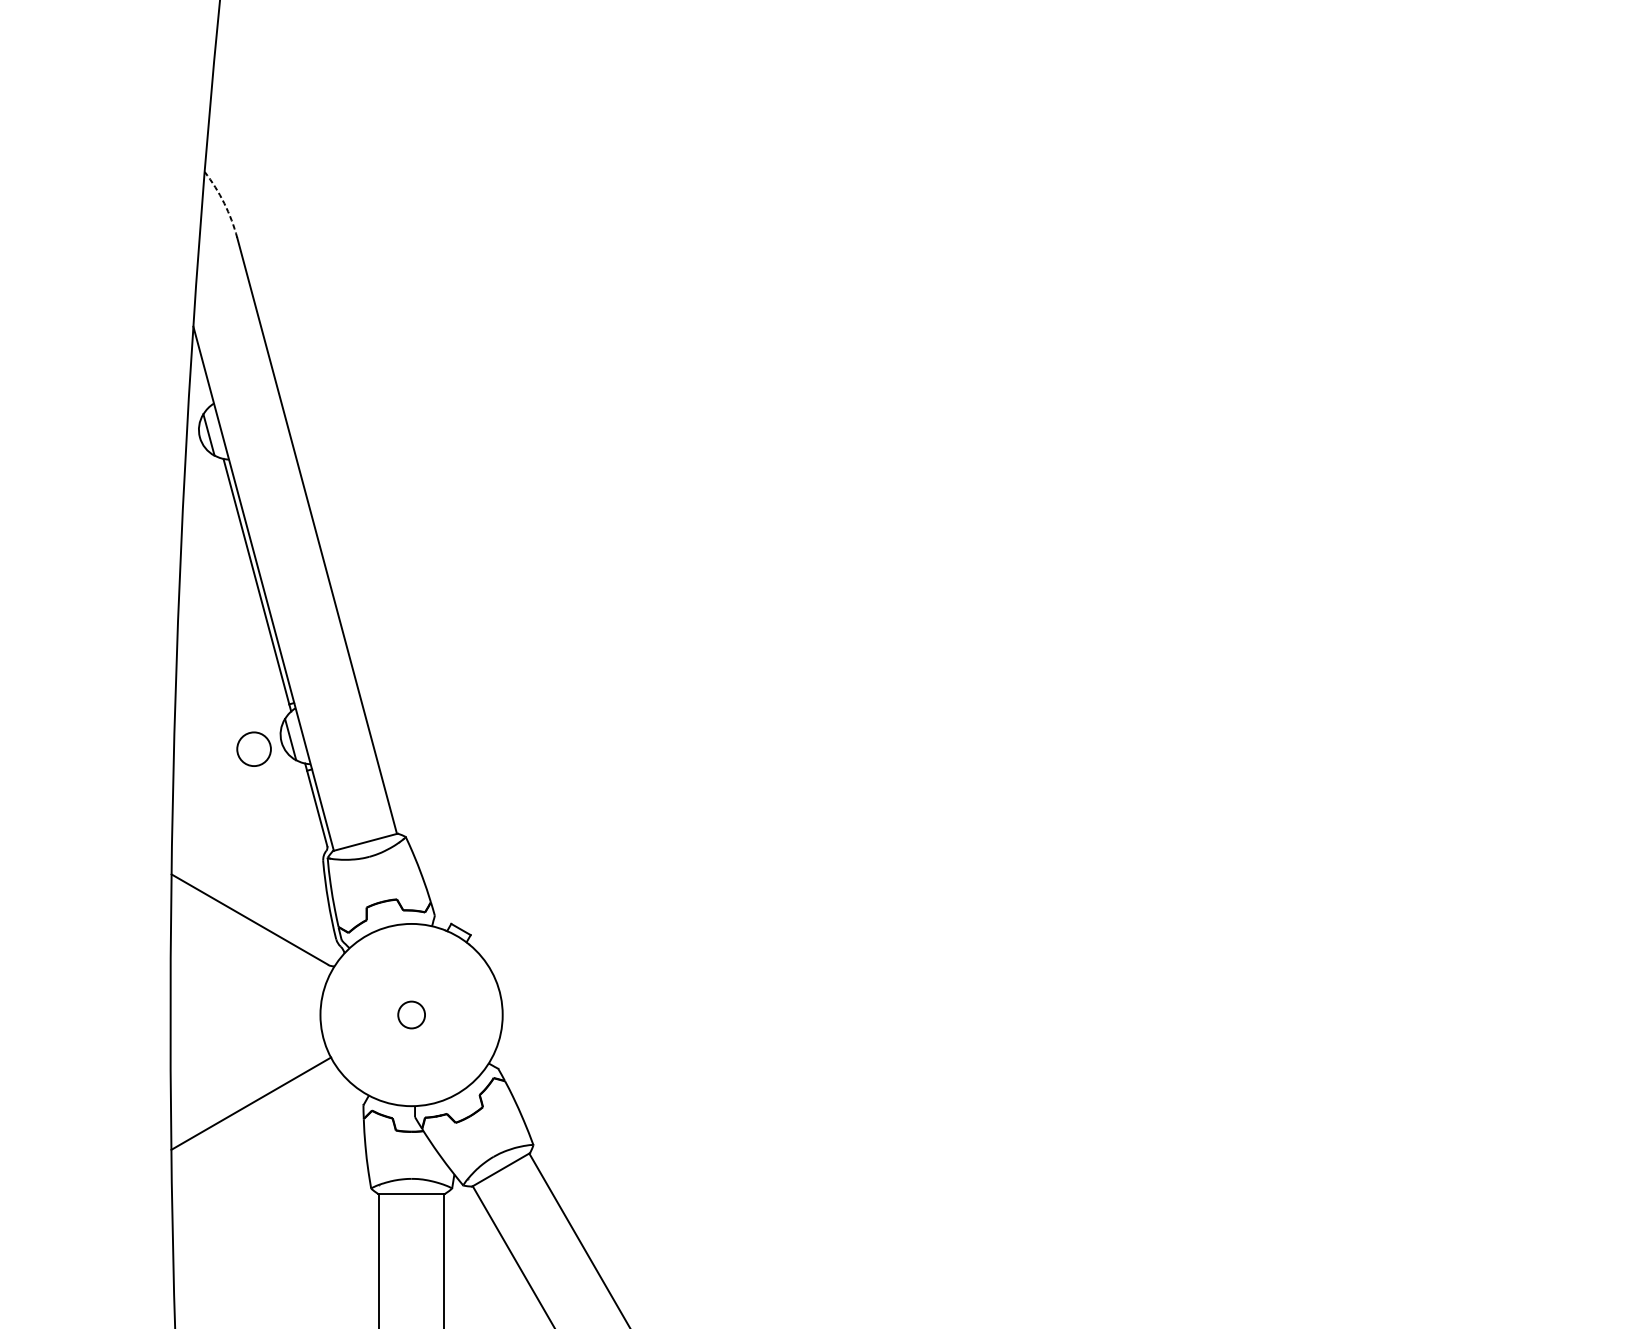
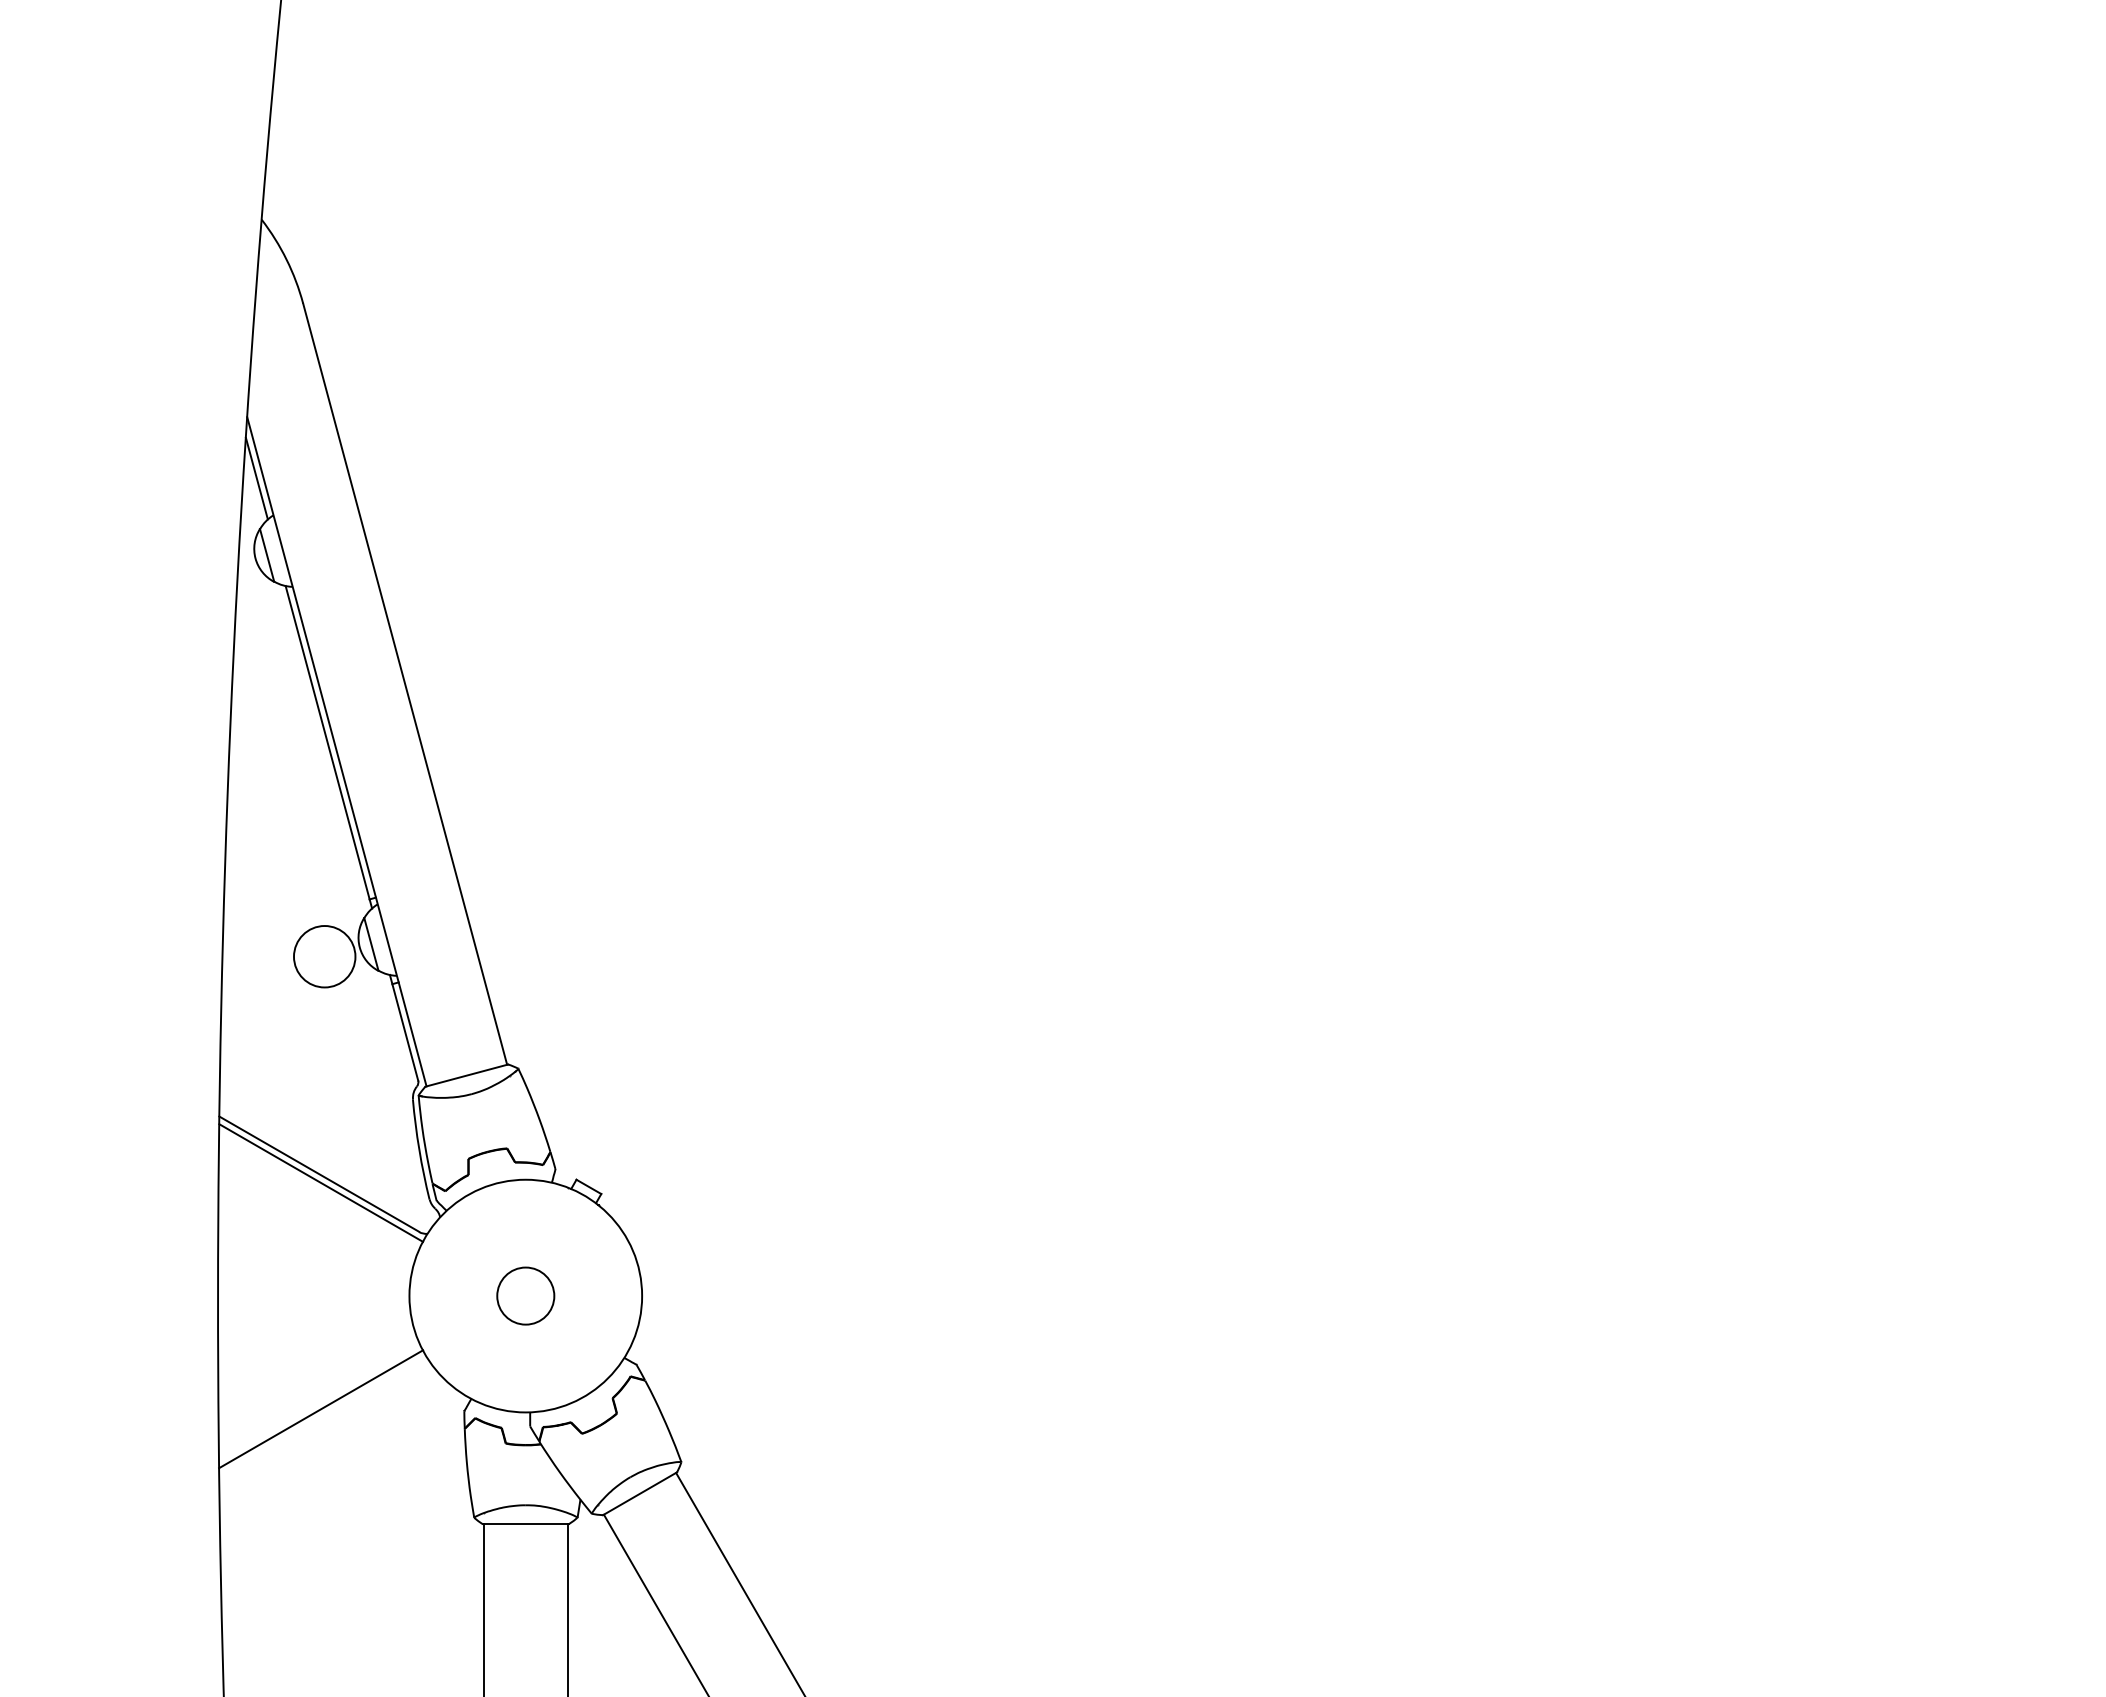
arc: (224, 203) -> (286, 259), dashed -> solid
line: (200, 374) -> (256, 478), added
circle: (253, 749) -> (324, 956), size x1.43
line: (251, 926) -> (321, 1182), added
circle: (411, 1014) -> (525, 1295), size x1.67

